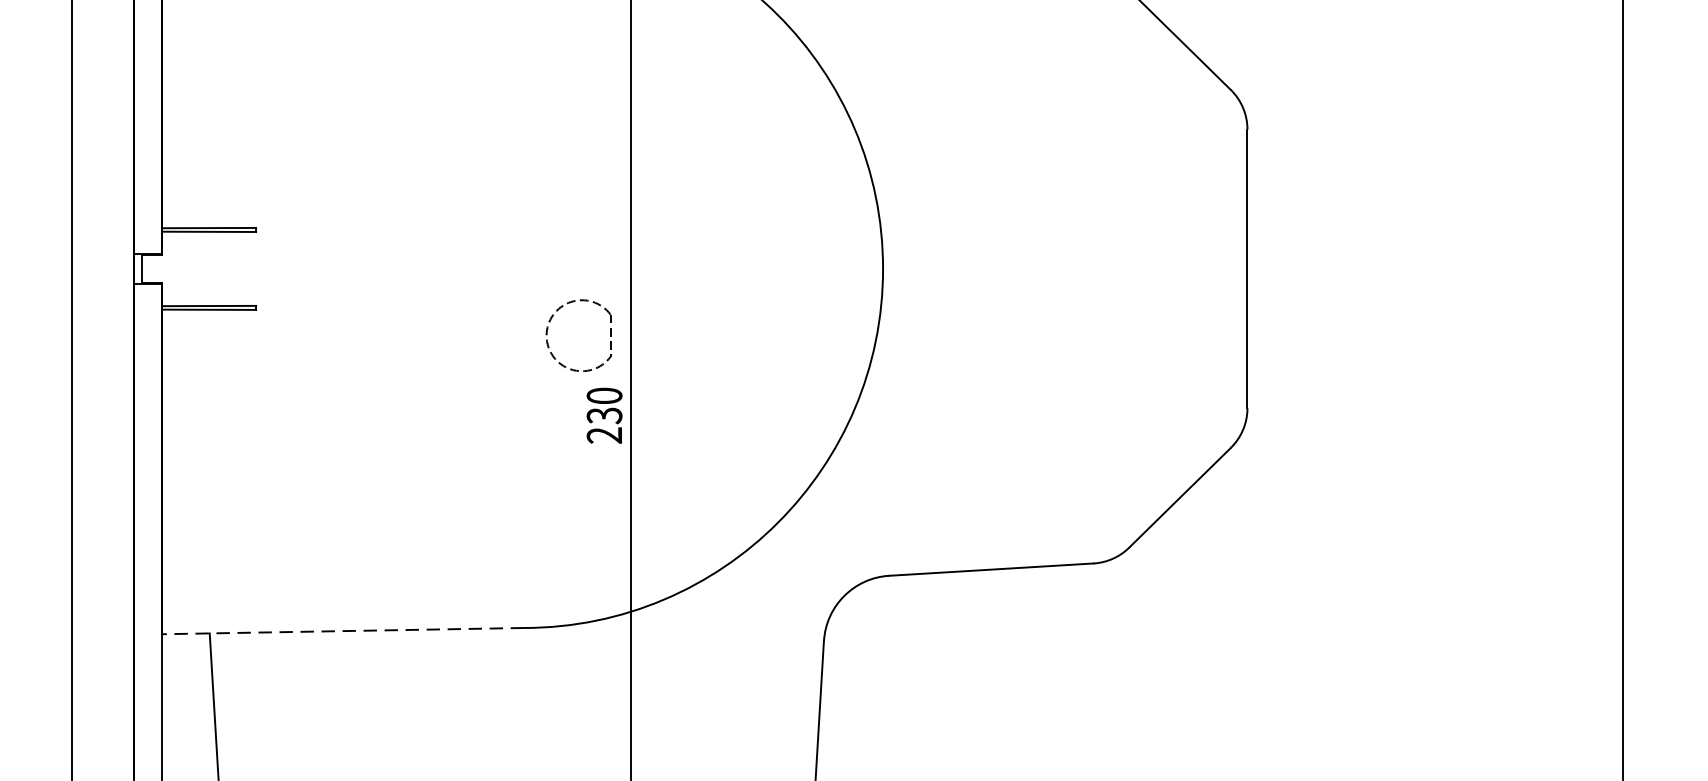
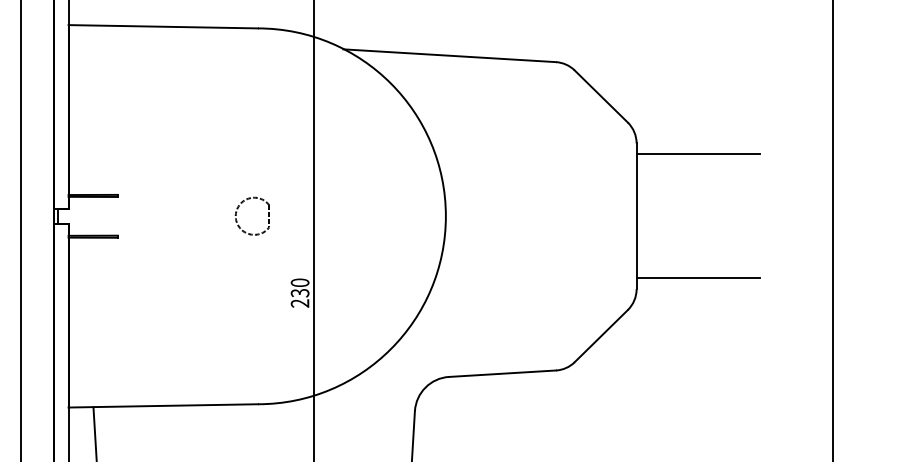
line: (1365, 150) -> (698, 154), added
part: (549, 328) -> (237, 212), moved
line: (1365, 387) -> (698, 278), added
line: (343, 630) -> (163, 405), dashed -> solid

